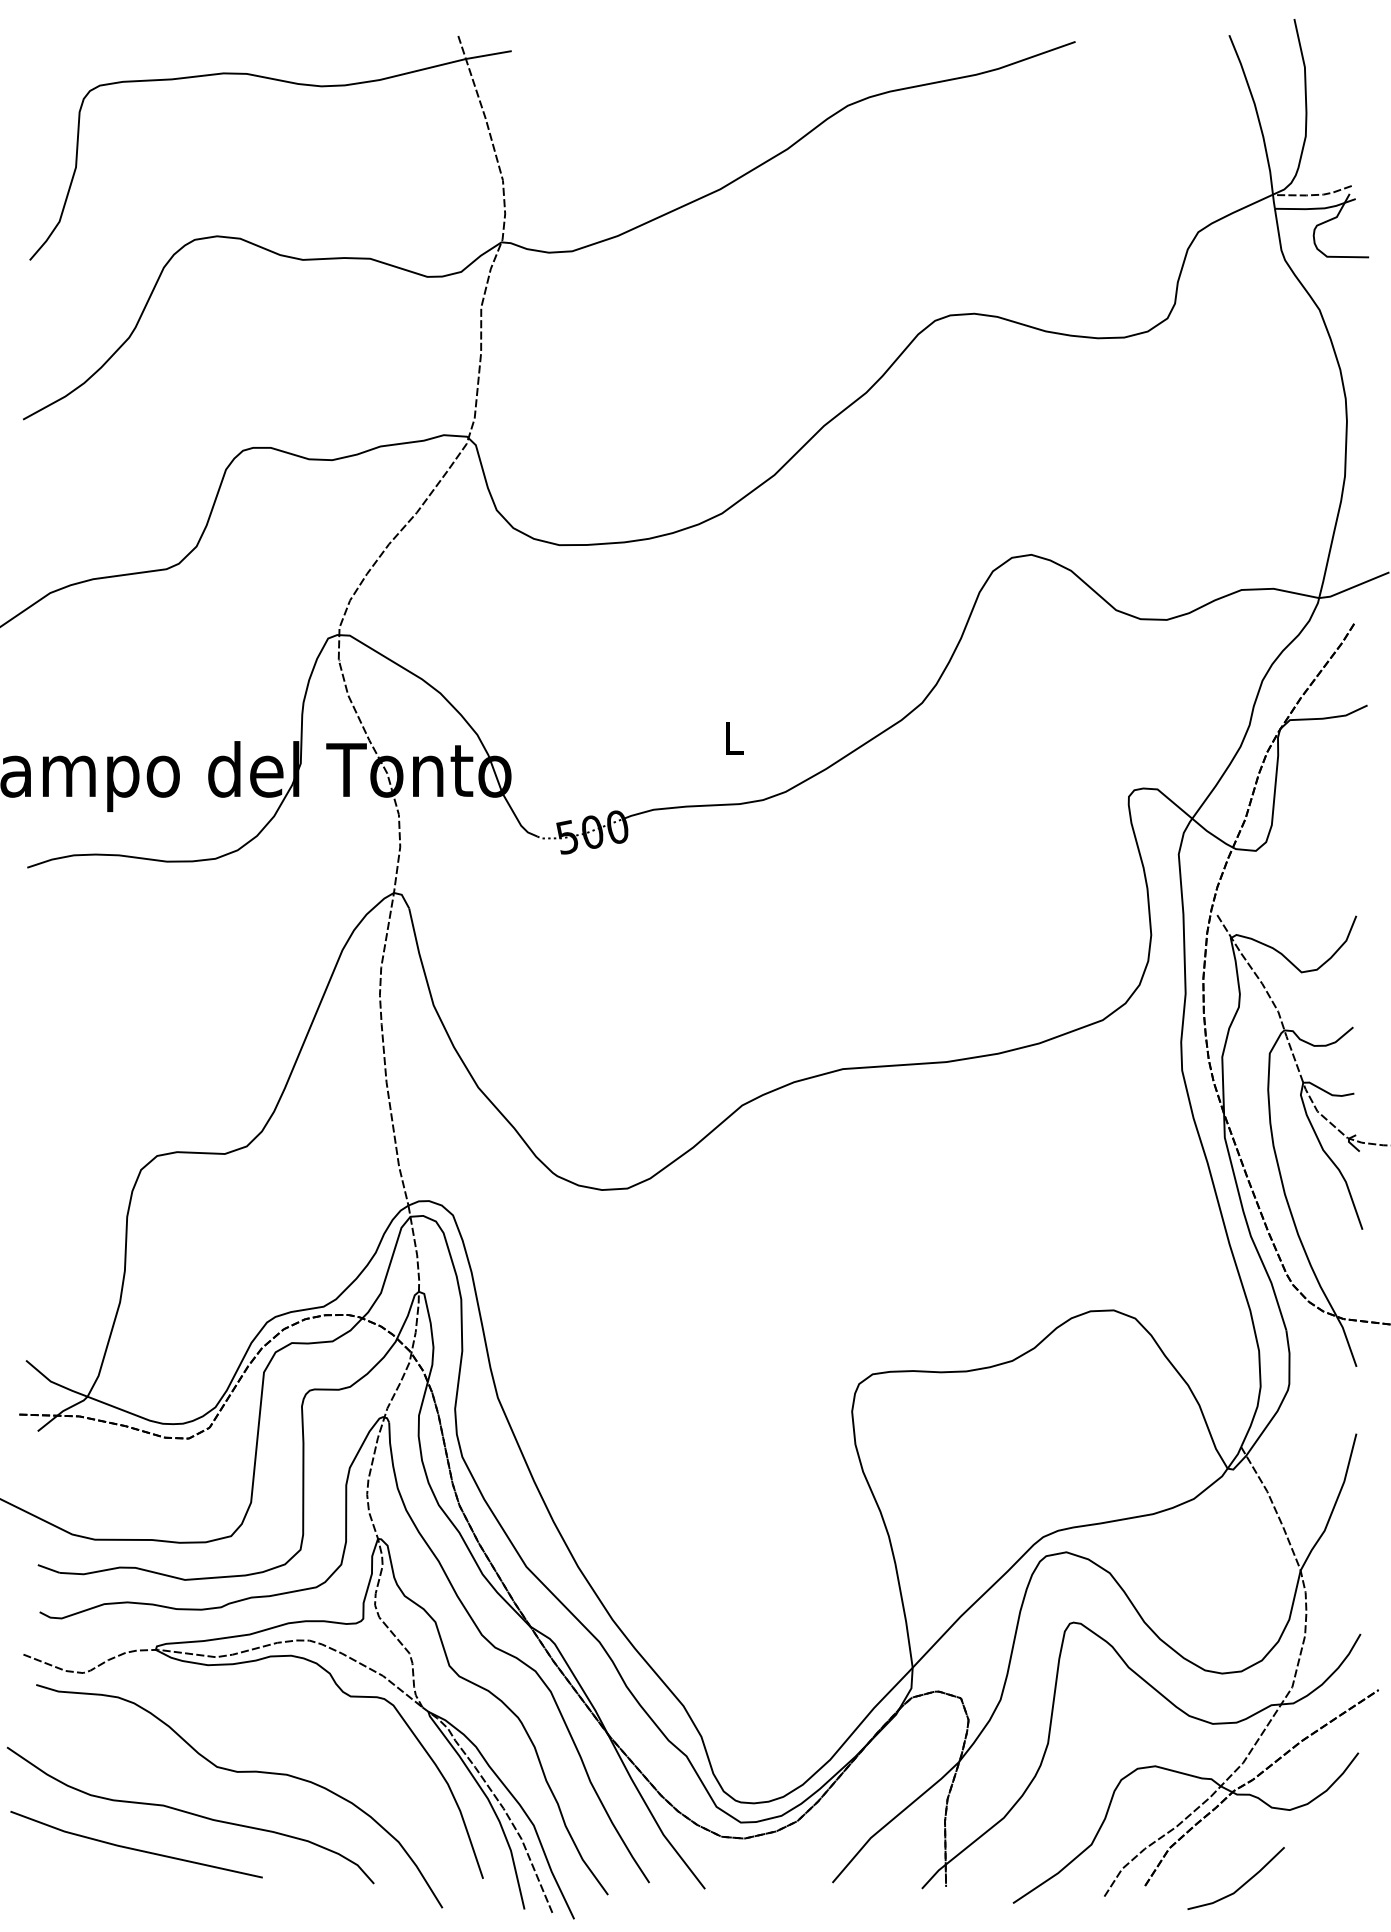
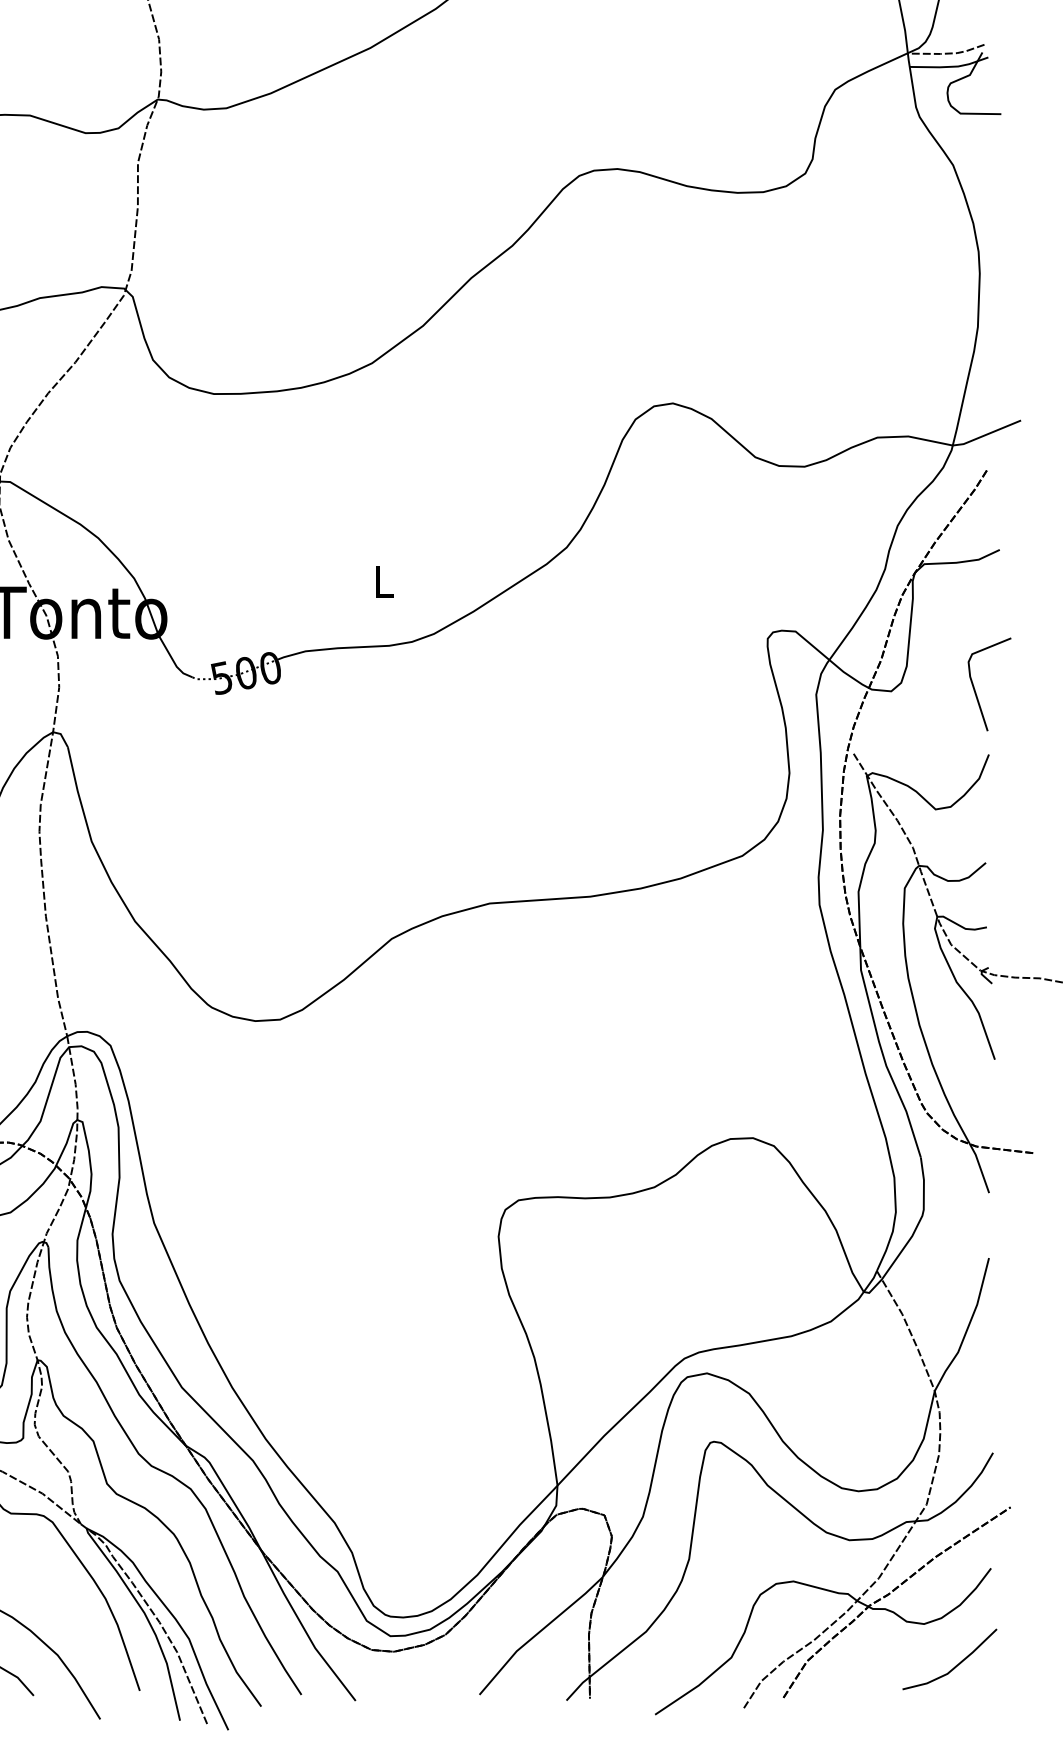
line: (1342, 848) -> (975, 688), added
line: (1242, 1884) -> (956, 1665), moved

